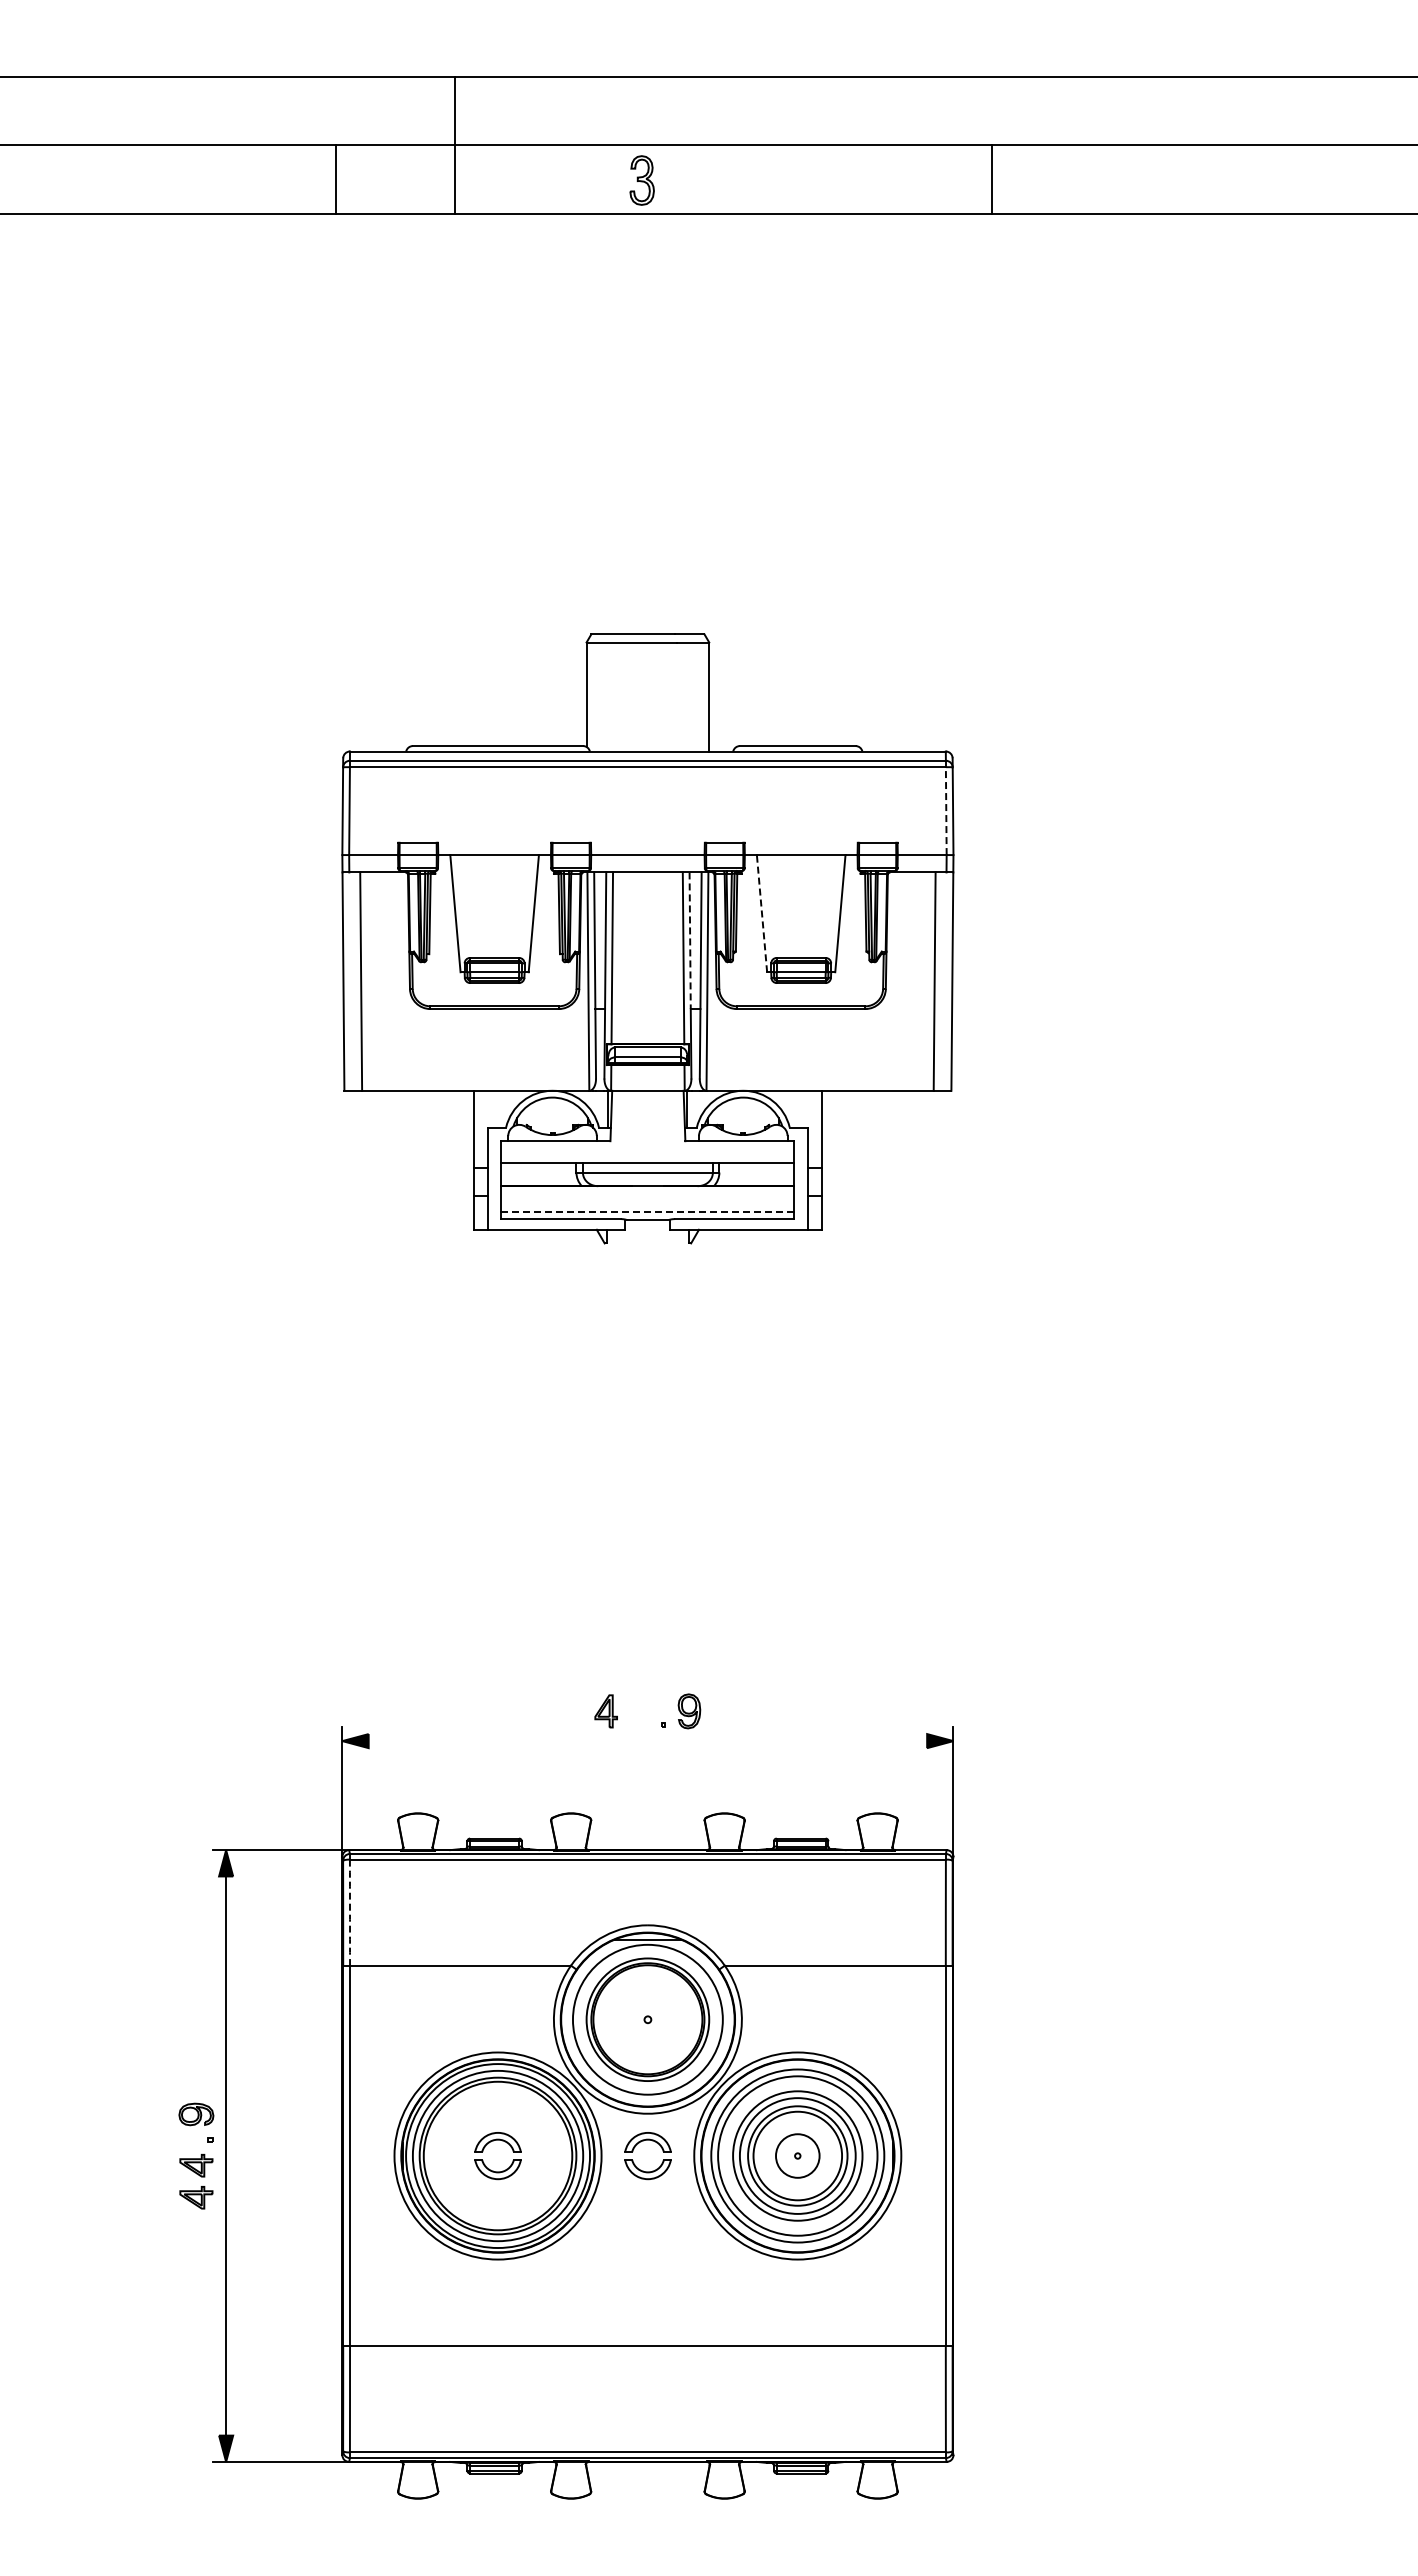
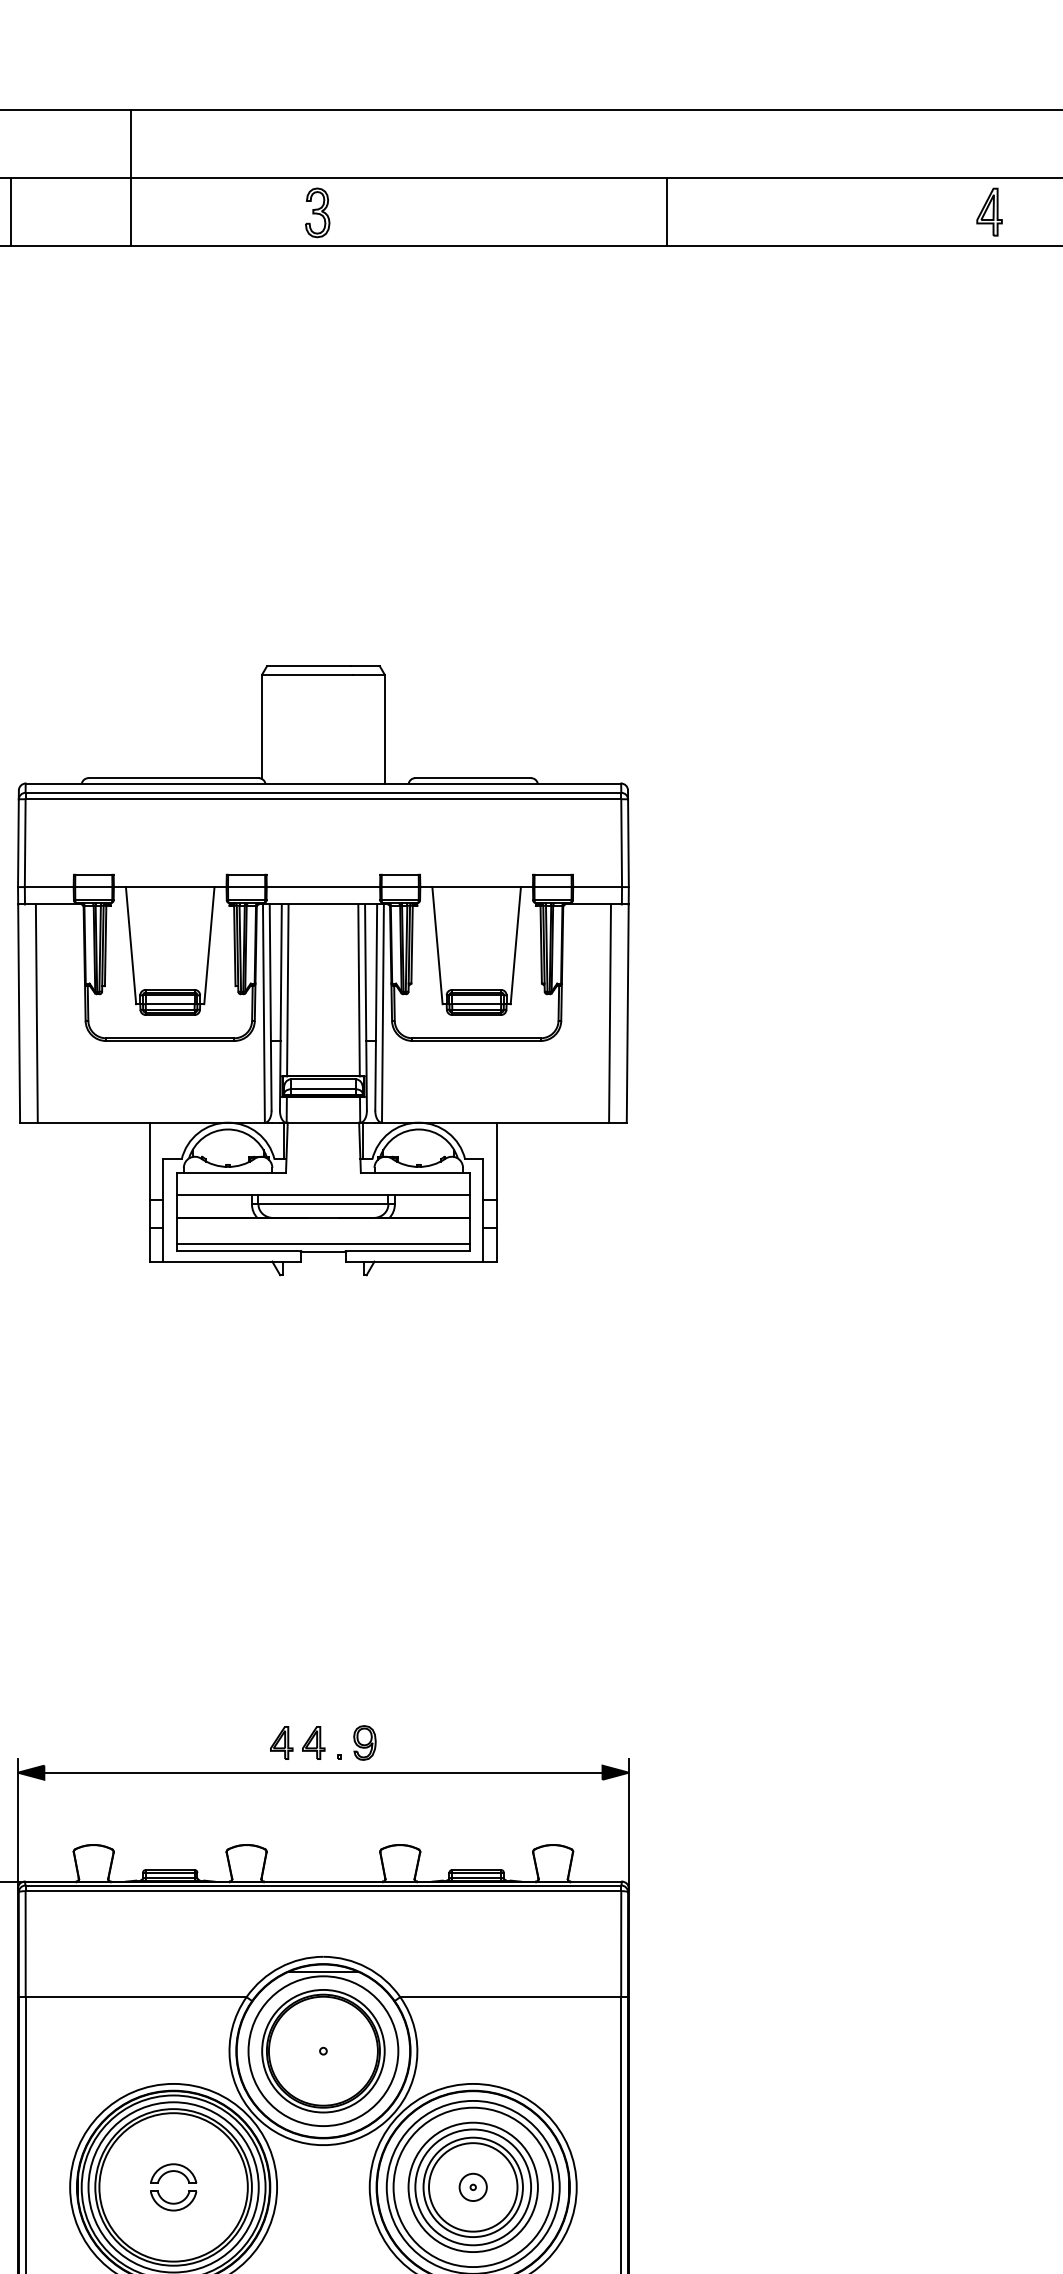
part: (1314, 179) -> (989, 211), added
line: (946, 811) -> (621, 843), dashed -> solid
line: (762, 913) -> (437, 945), dashed -> solid
line: (690, 941) -> (366, 973), dashed -> solid
line: (648, 1212) -> (324, 1244), dashed -> solid
part: (637, 1711) -> (313, 1743), added
line: (647, 1741) -> (323, 1773), added
arc: (350, 1912) -> (26, 1943), dashed -> solid
circle: (797, 2155) -> (472, 2186), size x0.62
part: (634, 2162) -> (310, 2193), removed

